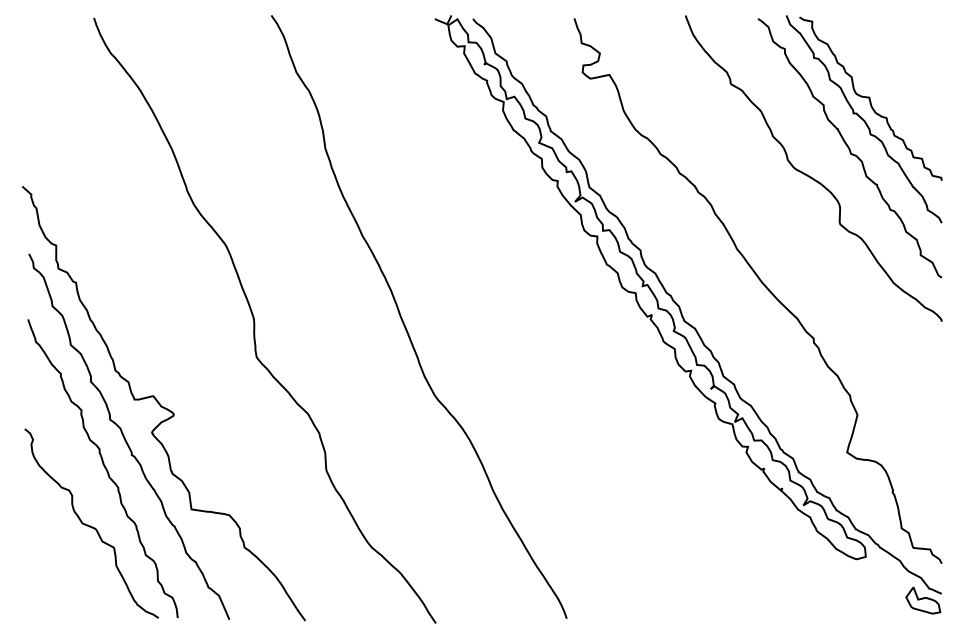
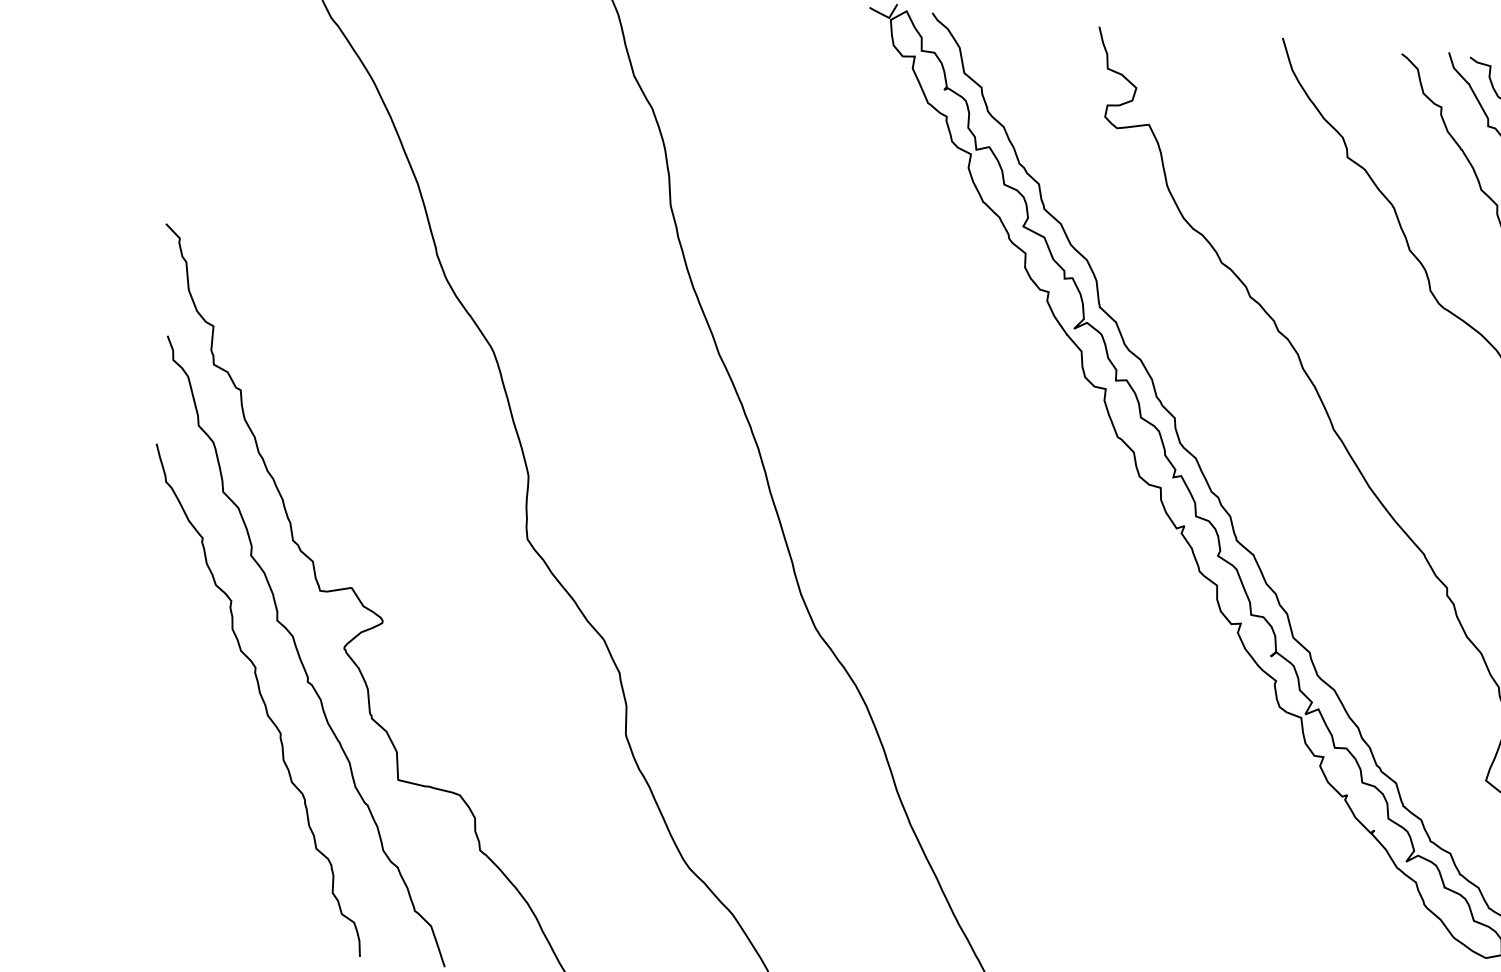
curve: (90, 525) -> (229, 791), removed

